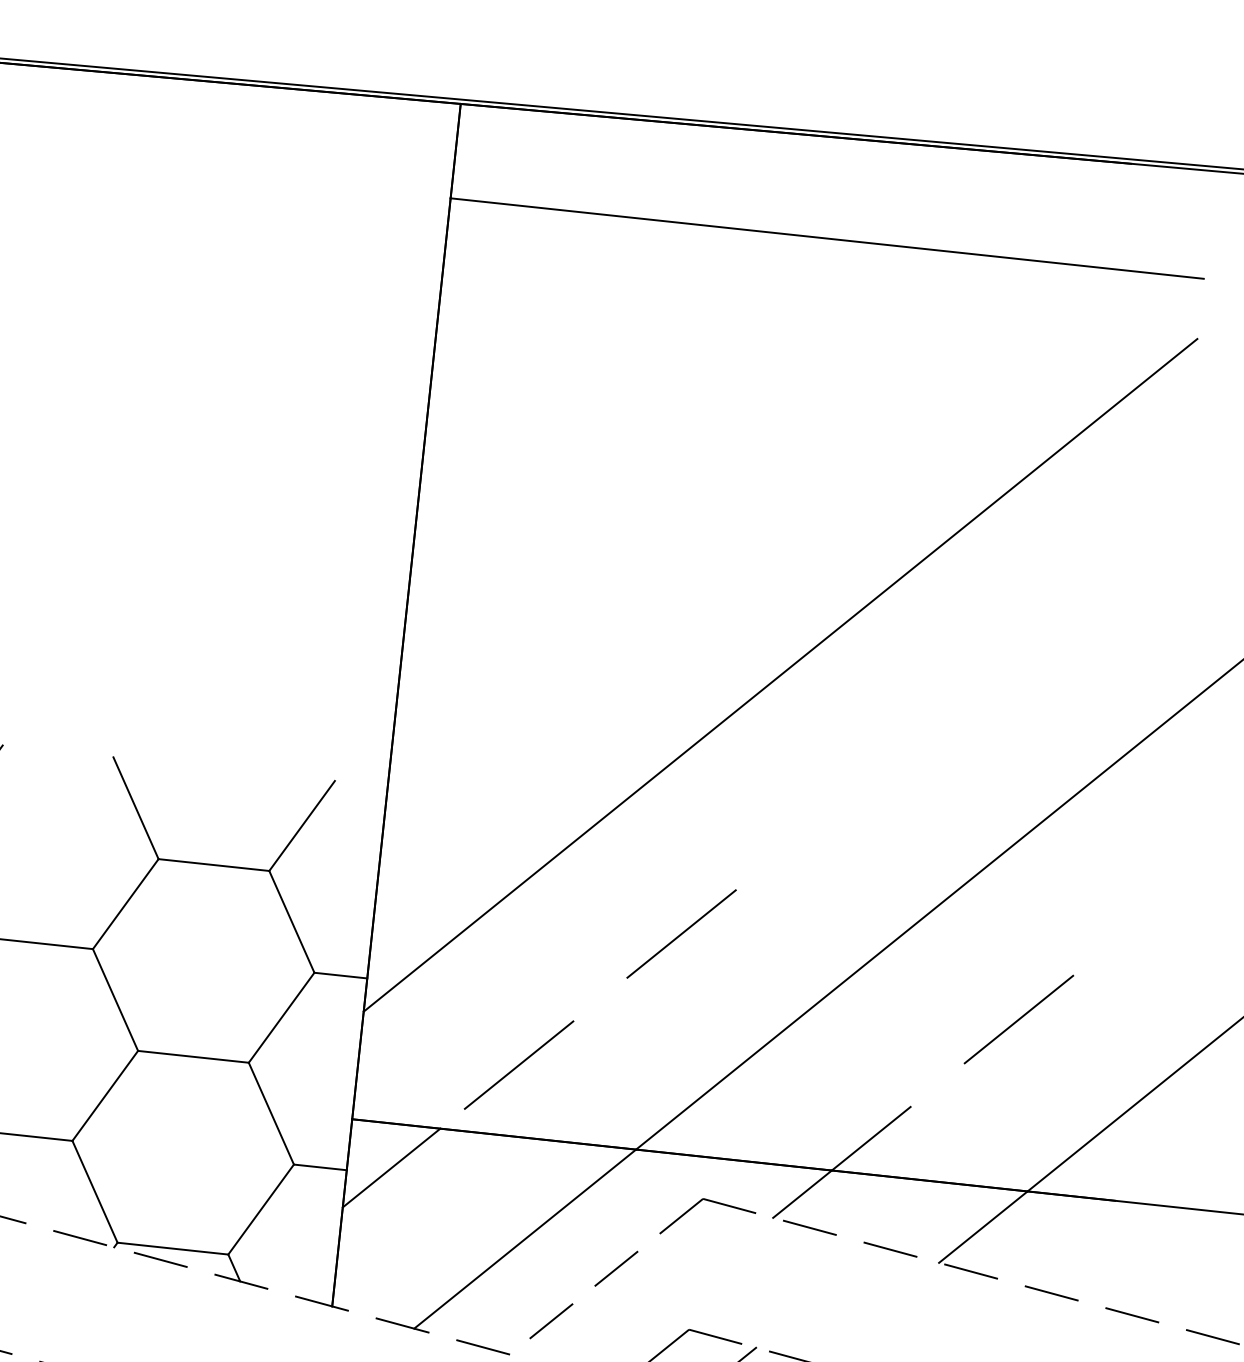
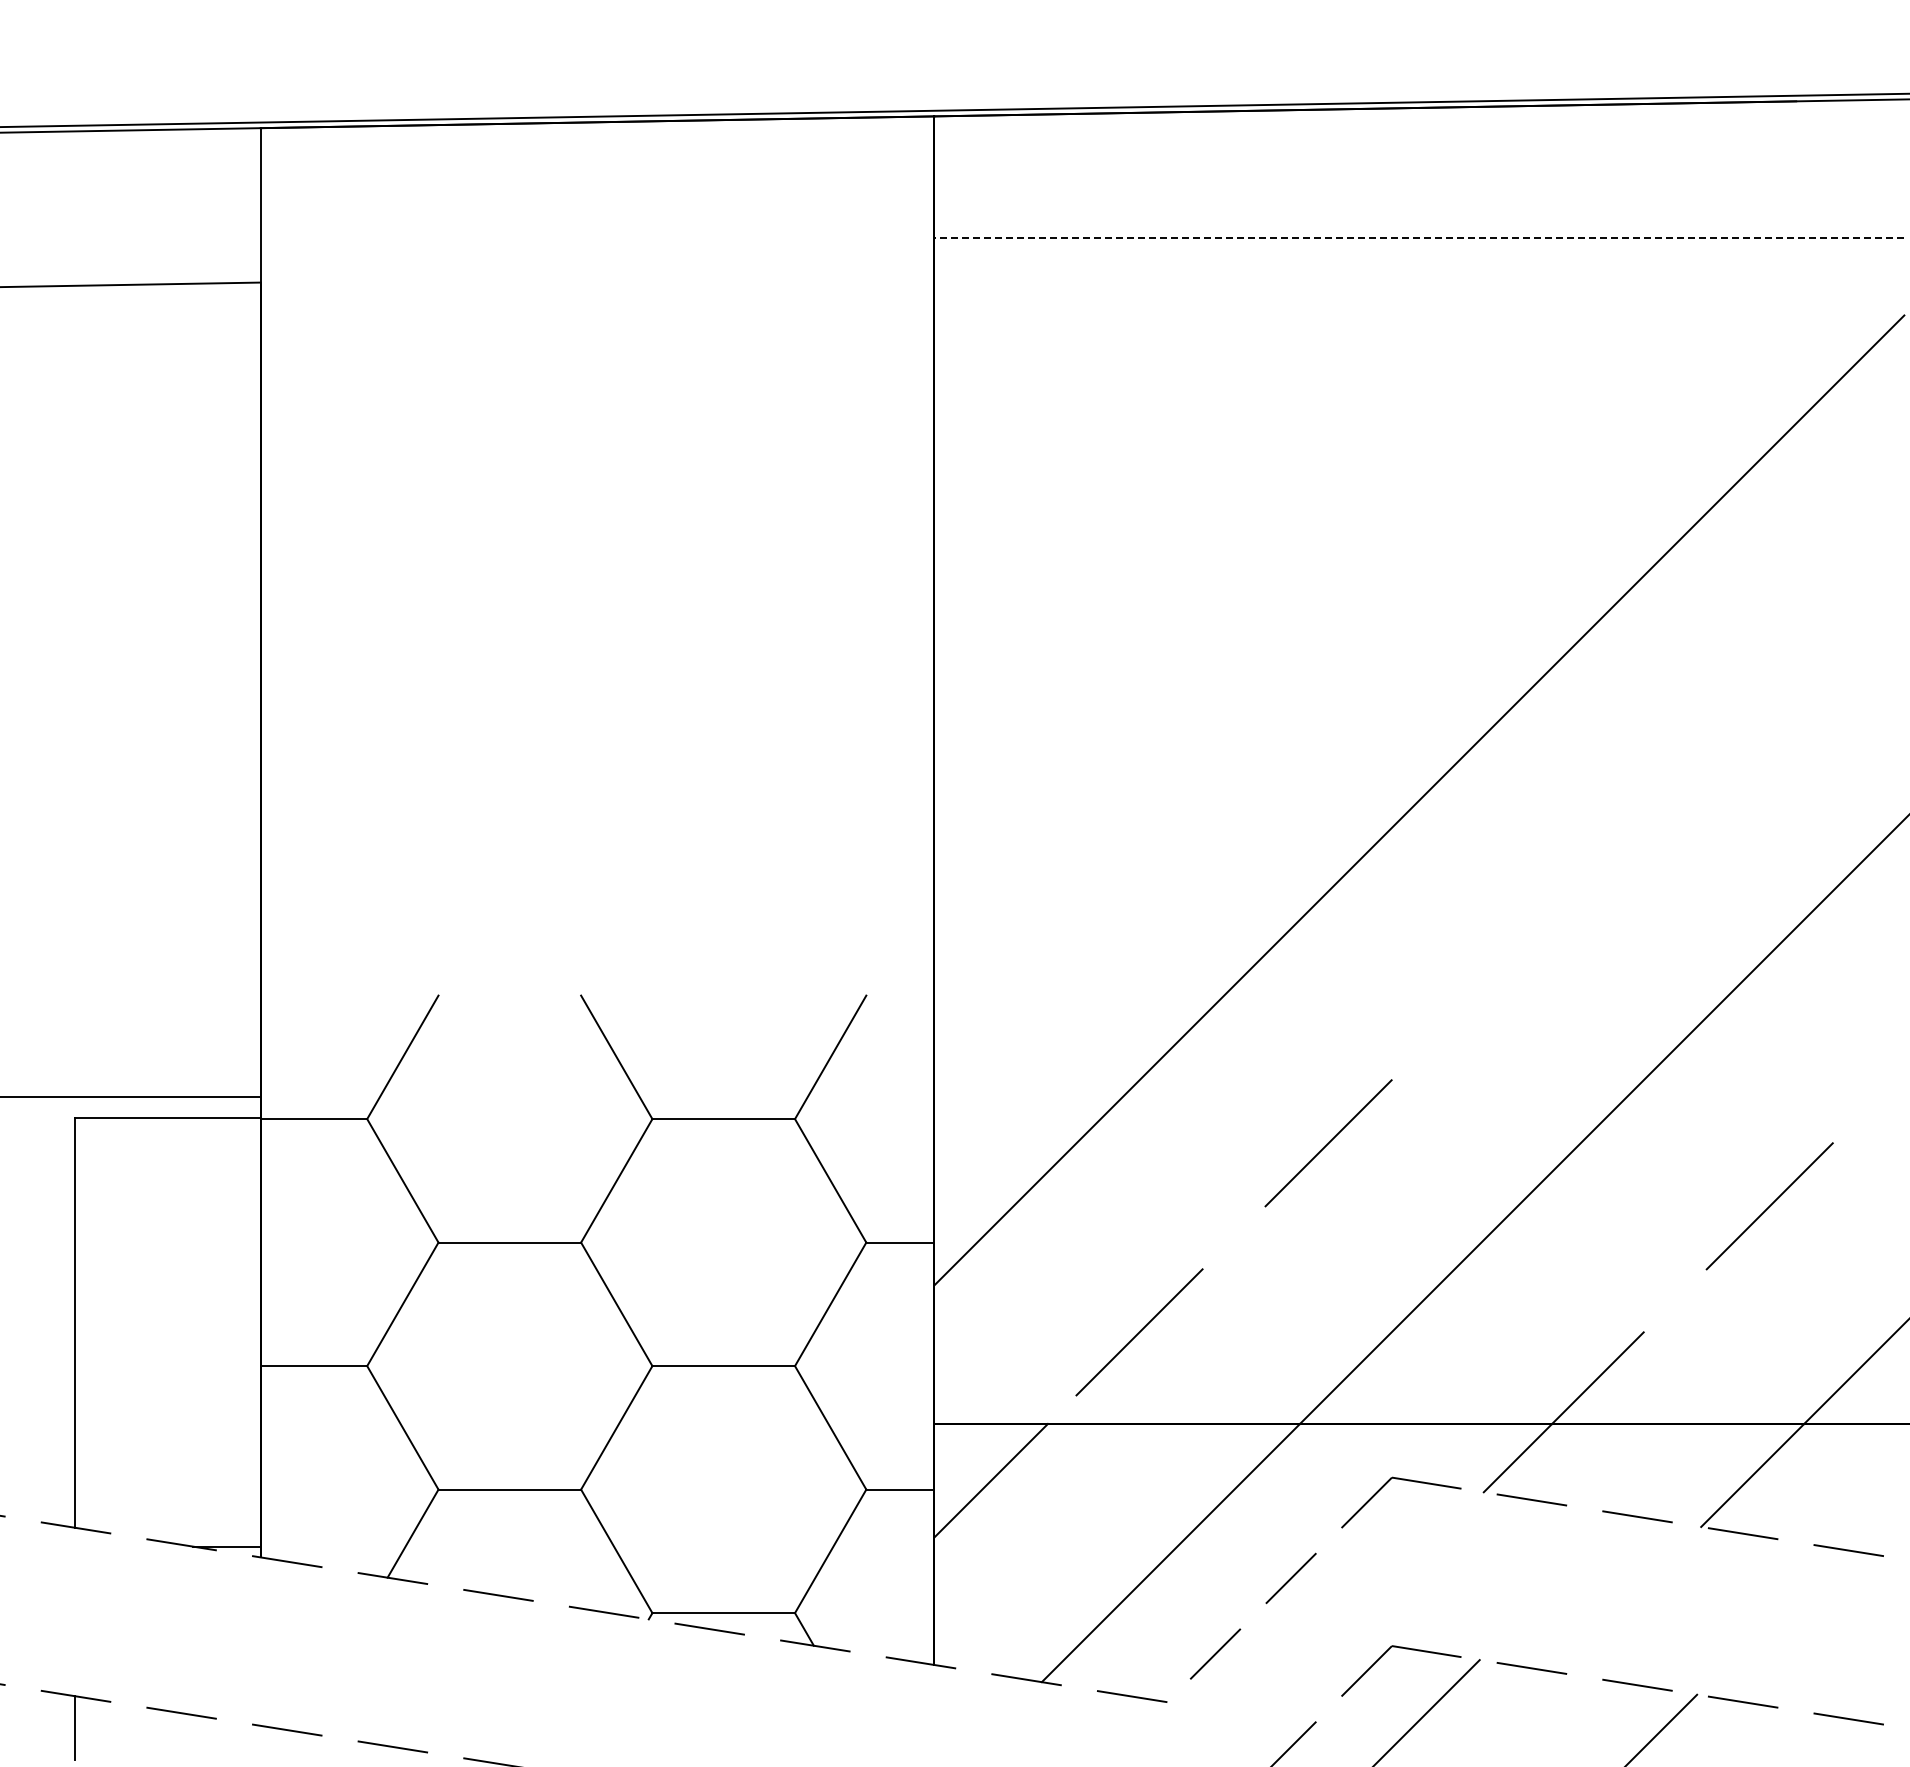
line: (827, 238) -> (1419, 237), solid -> dashed

